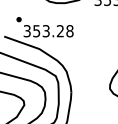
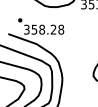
text: (46, 30) -> (42, 29), 353.28 -> 358.28

